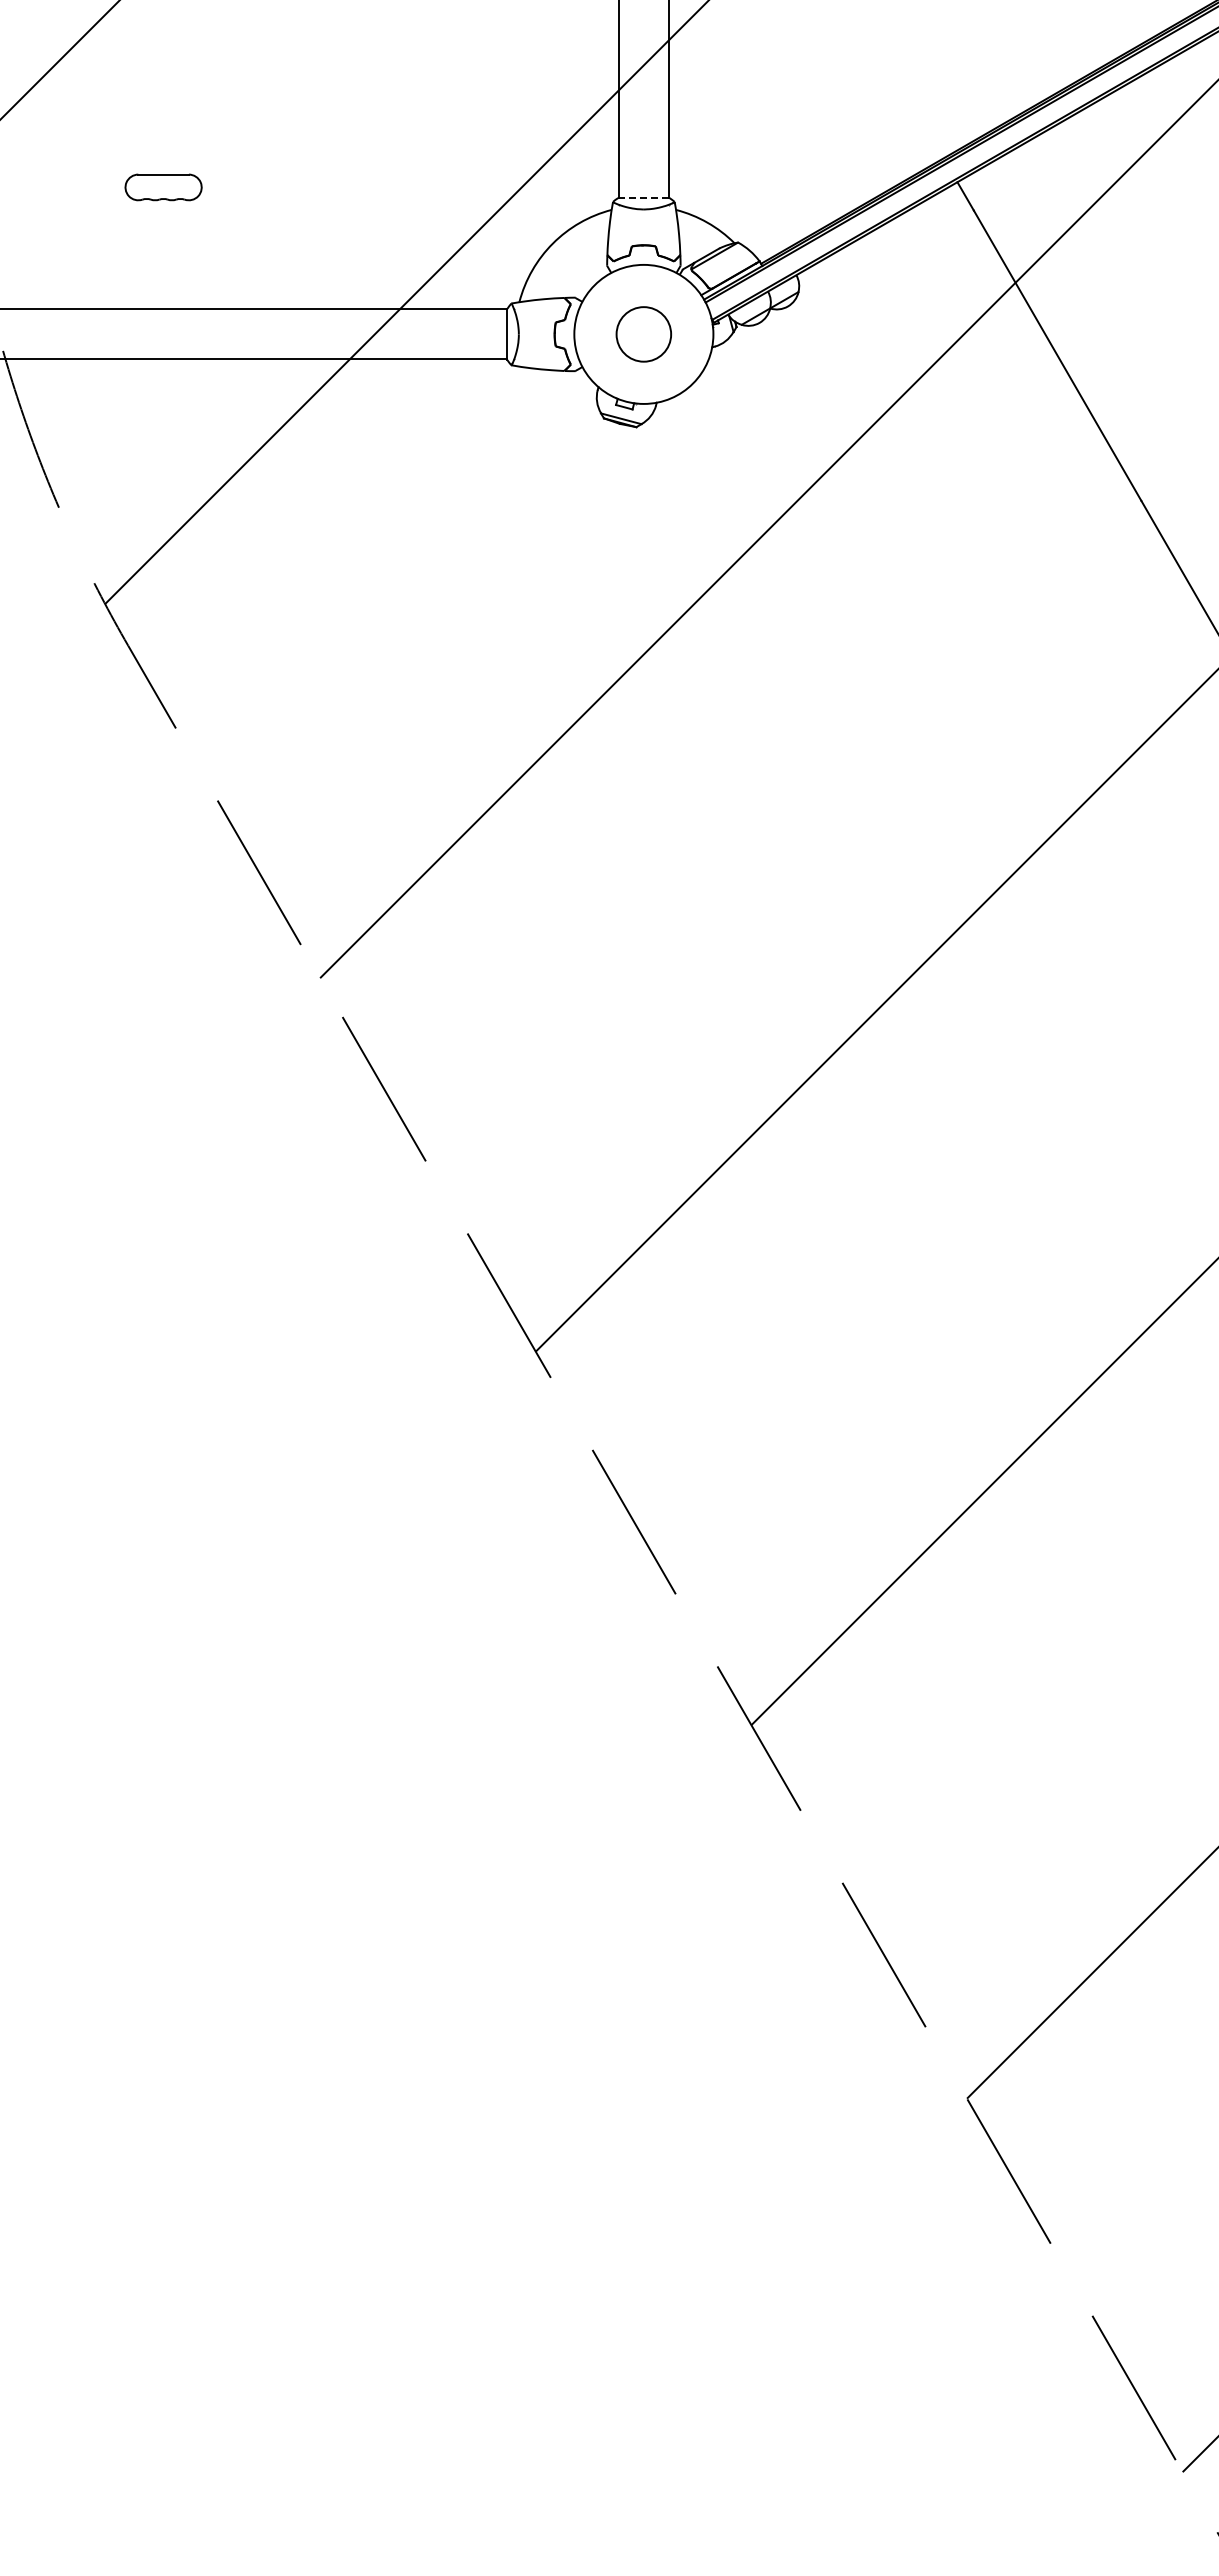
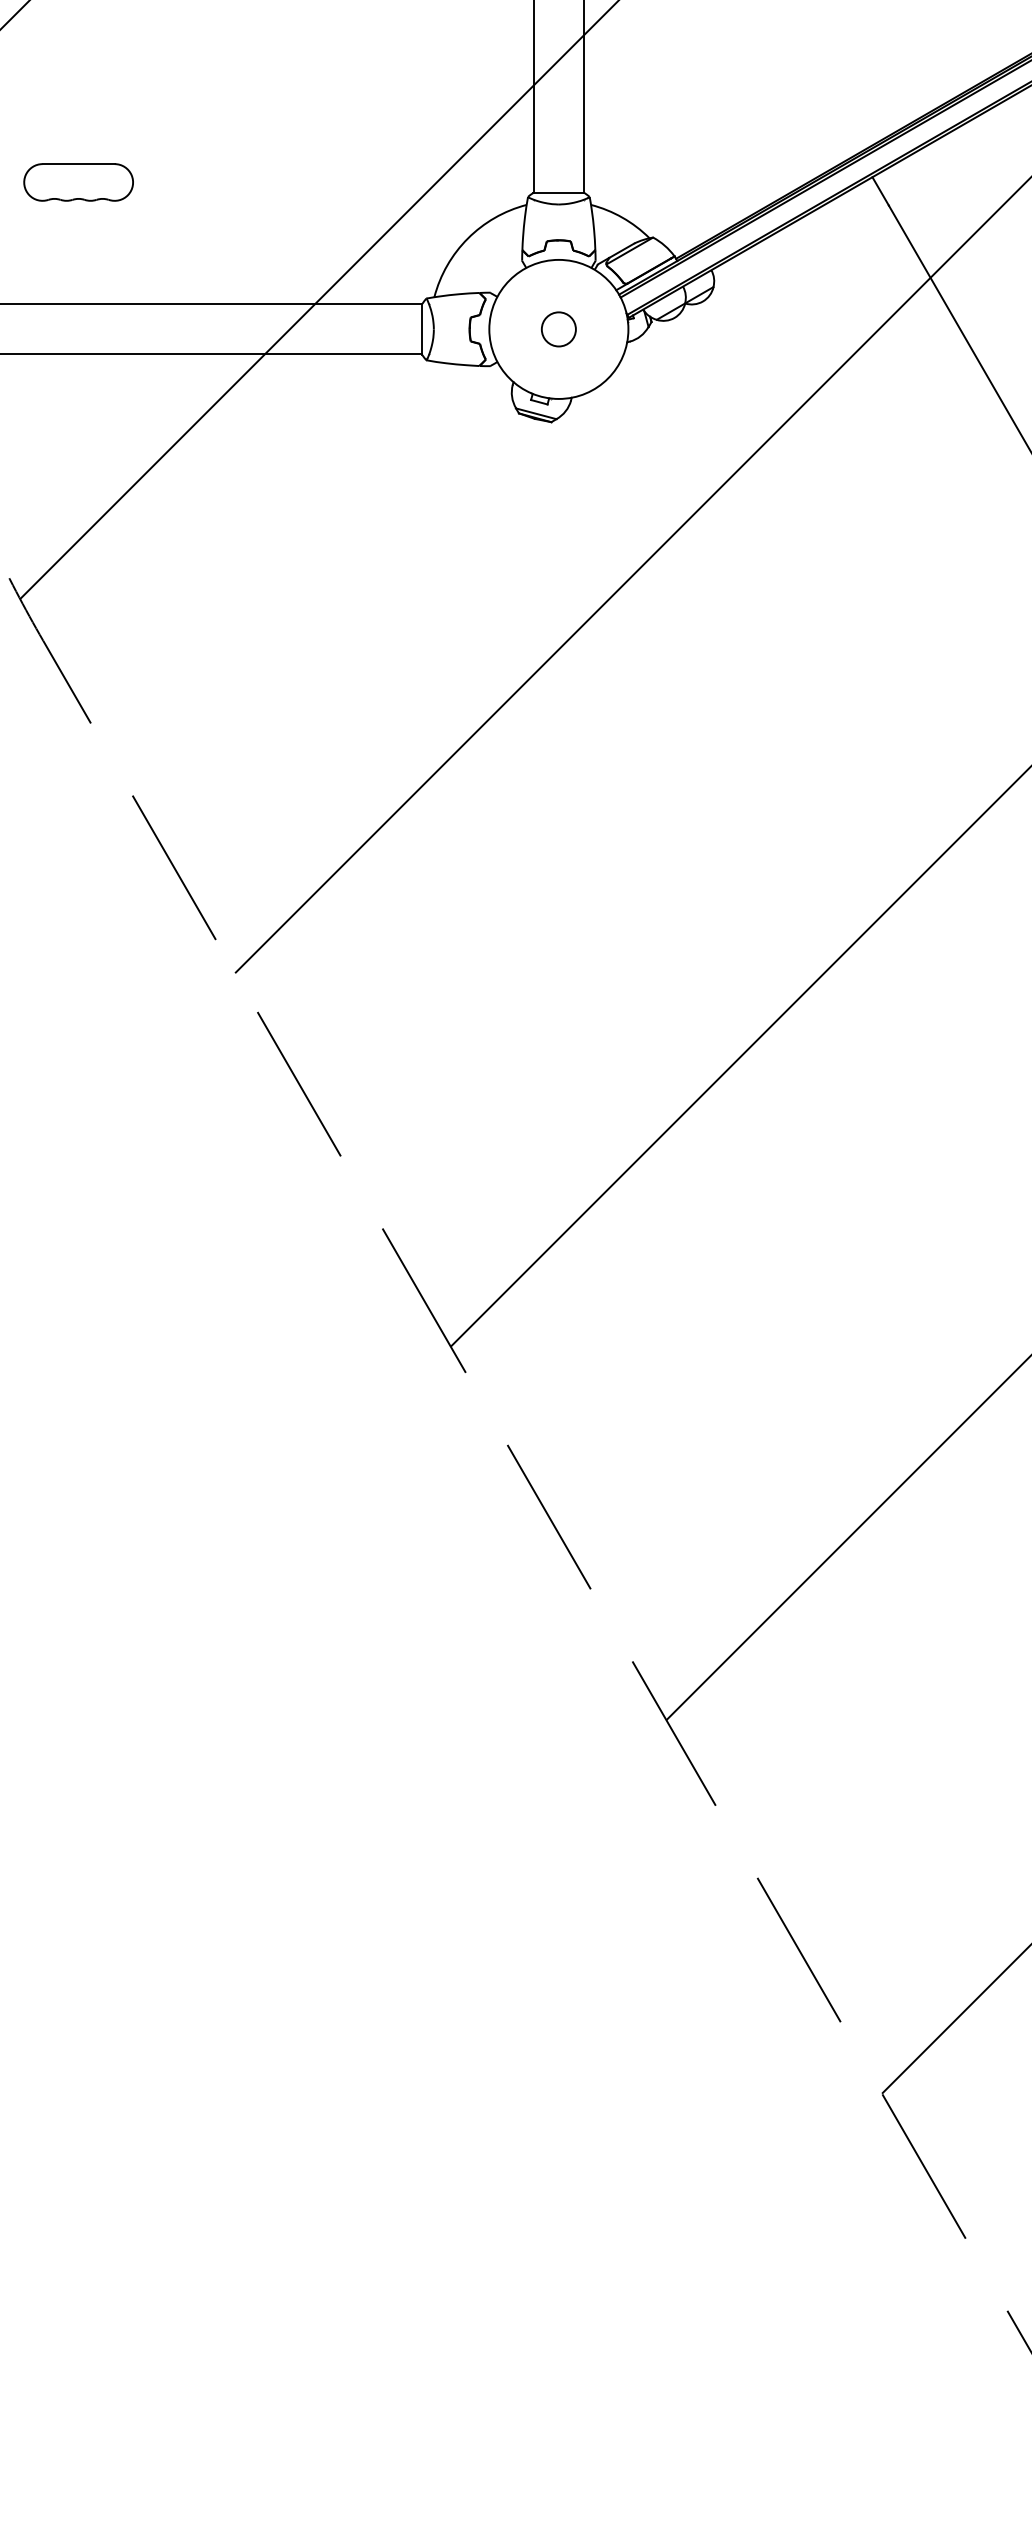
part: (163, 187) -> (78, 182), size x1.43
line: (643, 197) -> (558, 192), dashed -> solid
circle: (643, 334) -> (558, 329), size x0.62

